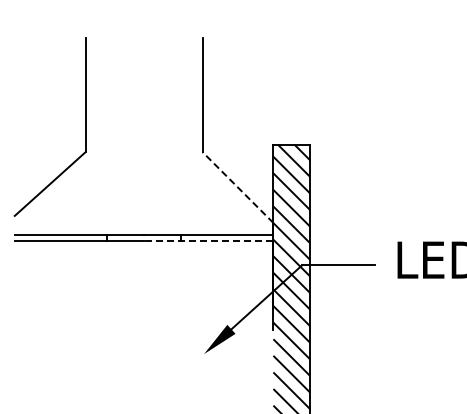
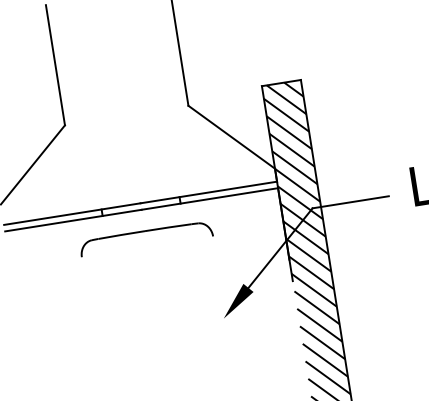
line: (237, 187) -> (231, 137), dashed -> solid
line: (208, 241) -> (209, 199), dashed -> solid
part: (144, 268) -> (146, 238), added

